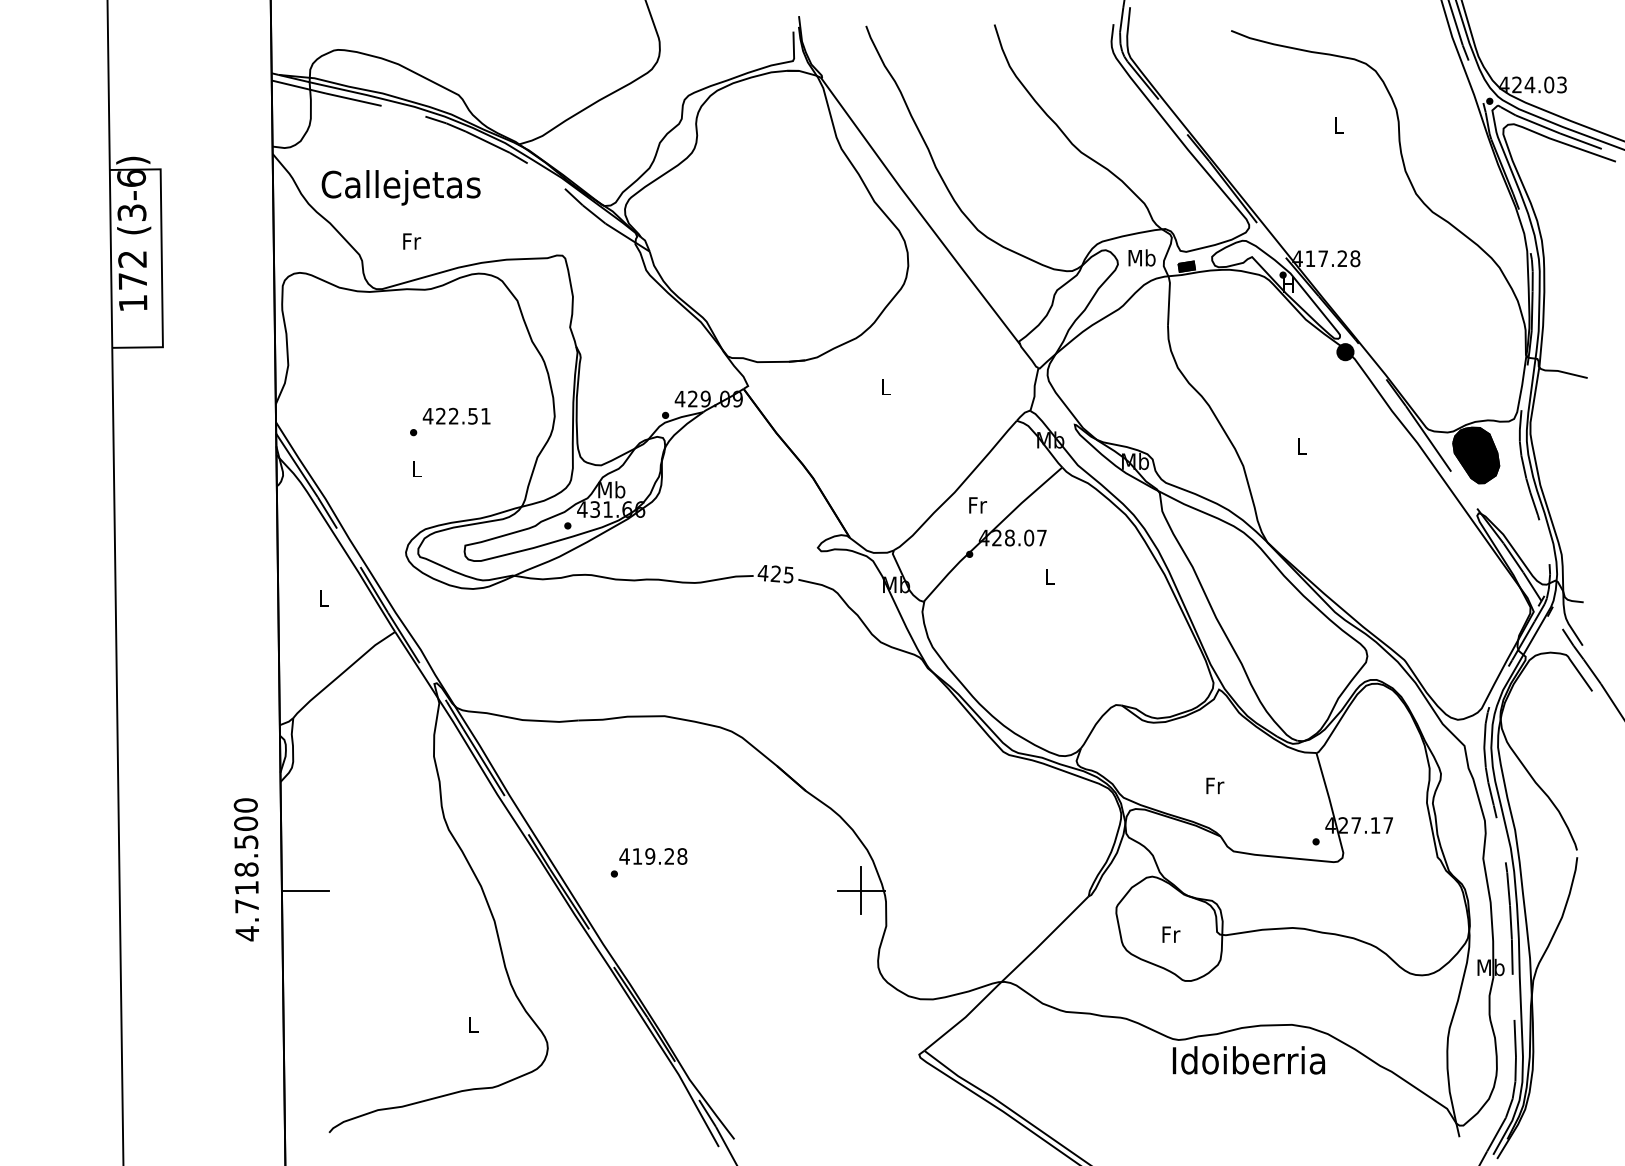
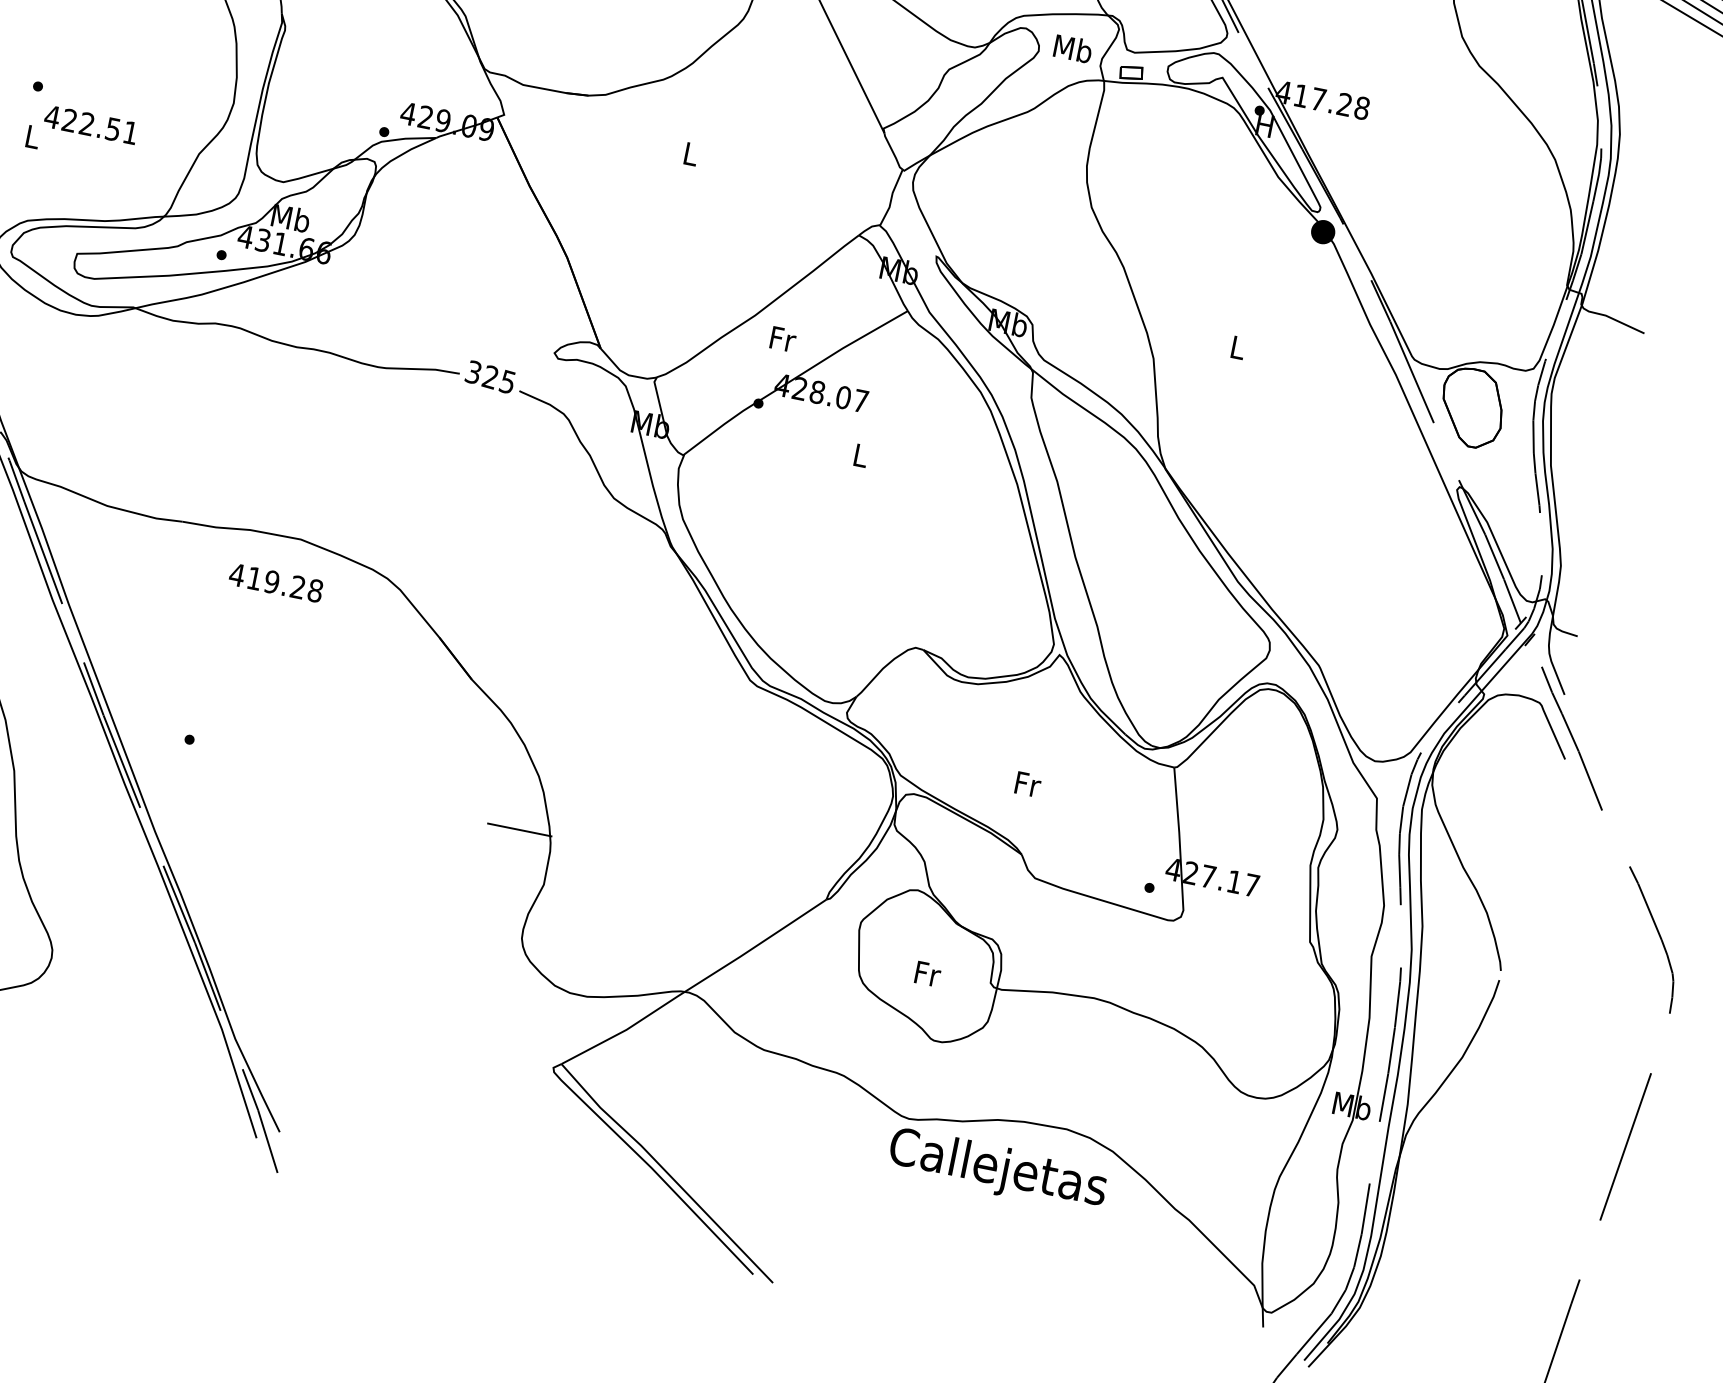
fill: (1186, 266) -> (1131, 72), removed
text: (456, 415) -> (91, 123), moved
fill: (1476, 455) -> (1472, 408), removed
text: (762, 572) -> (472, 371), 425 -> 325
text: (653, 856) -> (276, 582), moved
line: (861, 890) -> (520, 829), removed
text: (1248, 1063) -> (997, 1169), Idoiberria -> Callejetas

